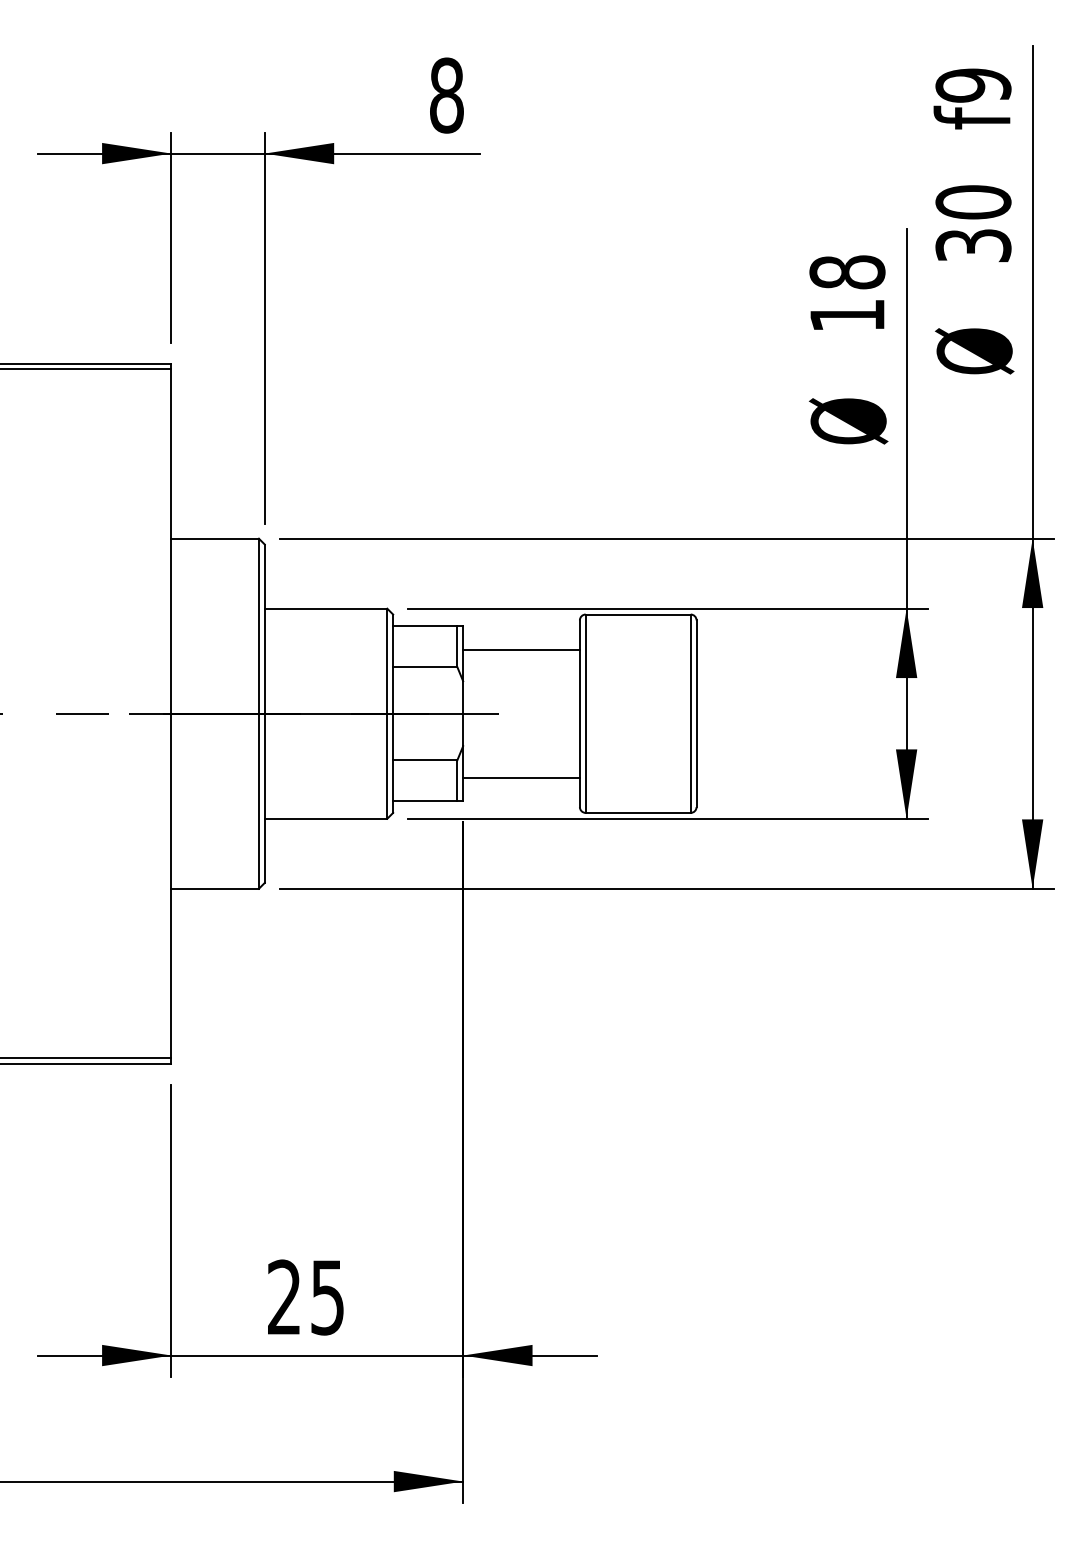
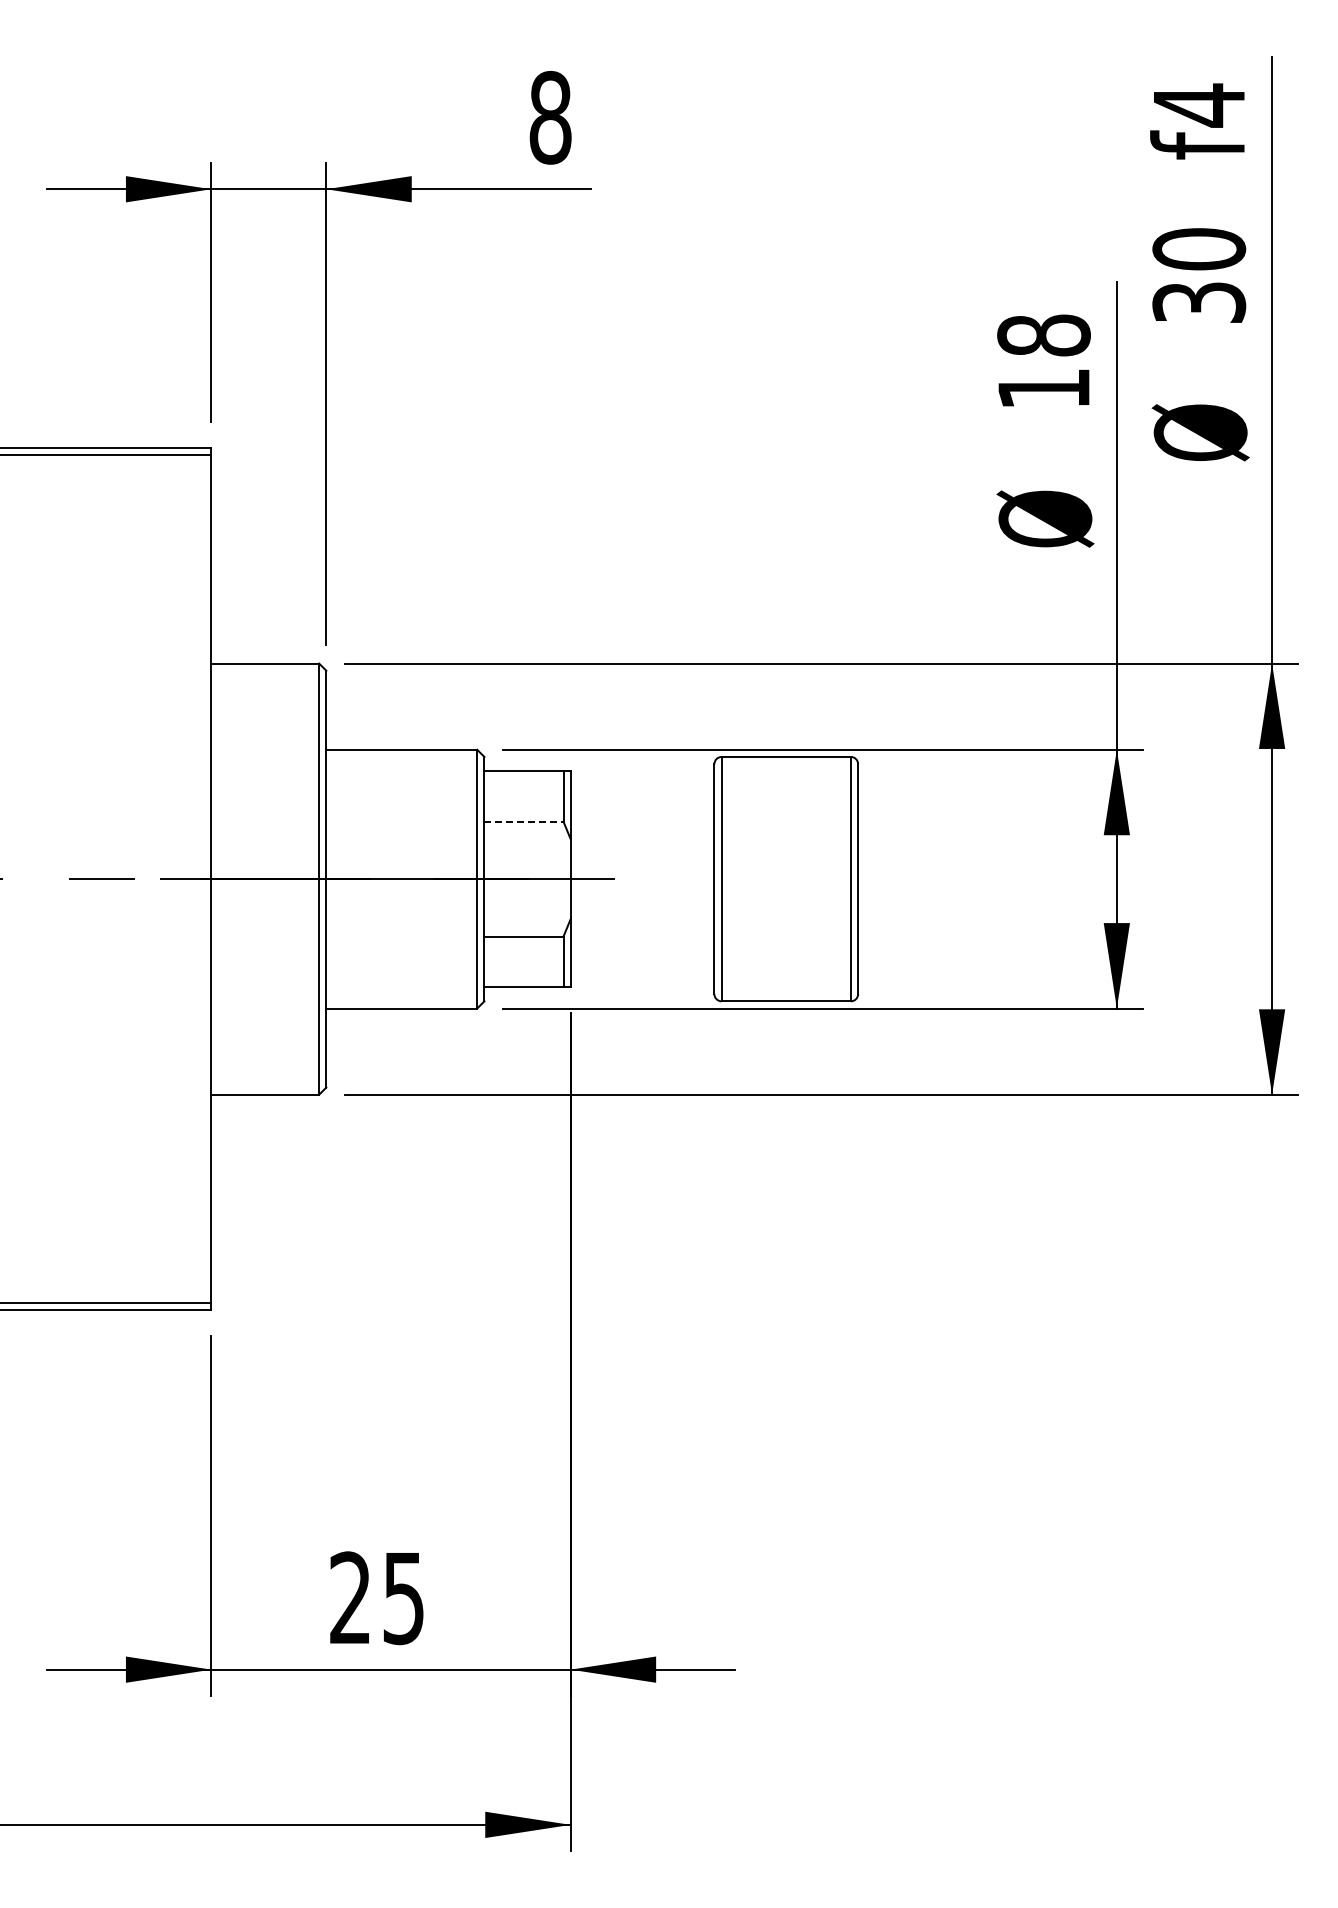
text: (973, 85) -> (1199, 105), f9 -> f4
line: (521, 649) -> (642, 800), removed
line: (424, 666) -> (523, 821), solid -> dashed
line: (521, 778) -> (642, 958), removed

